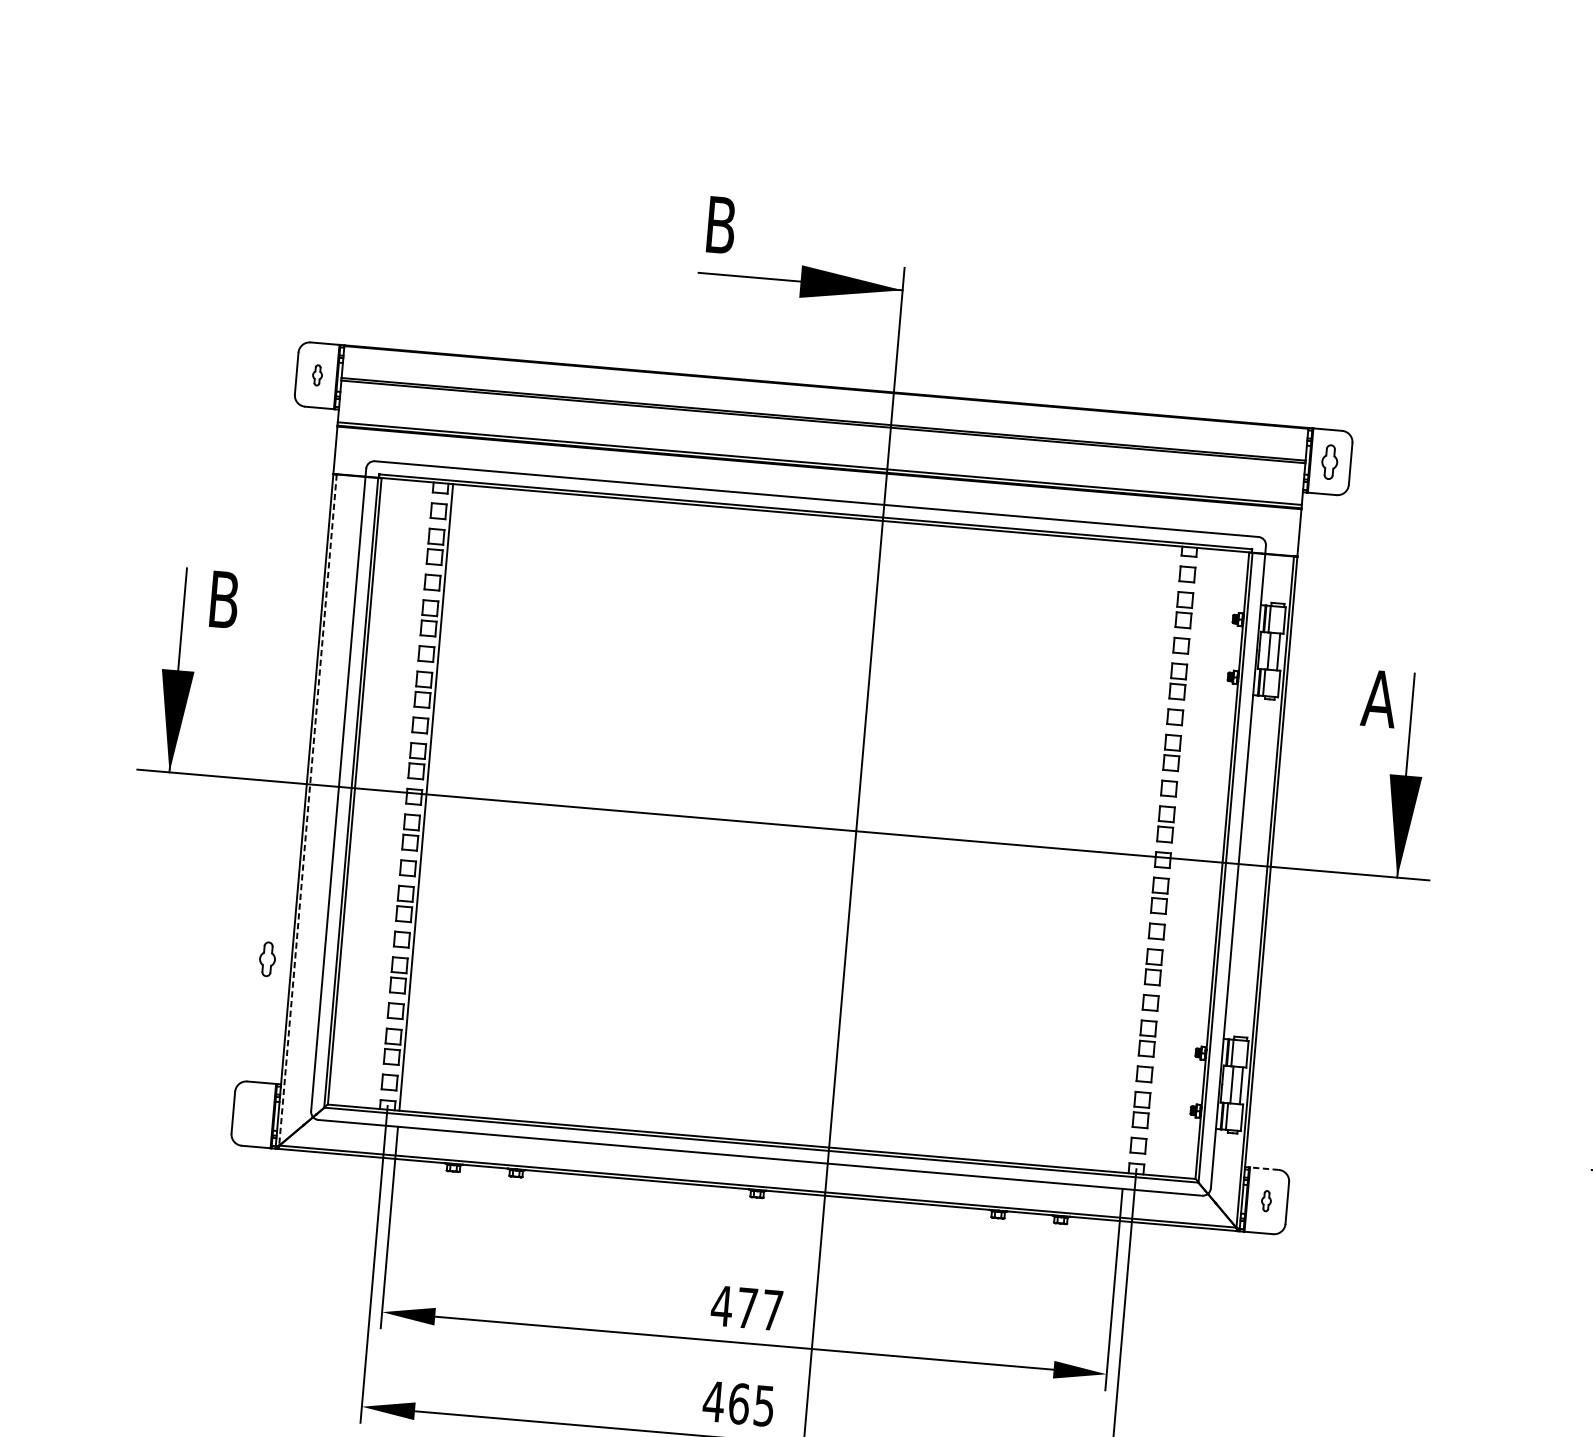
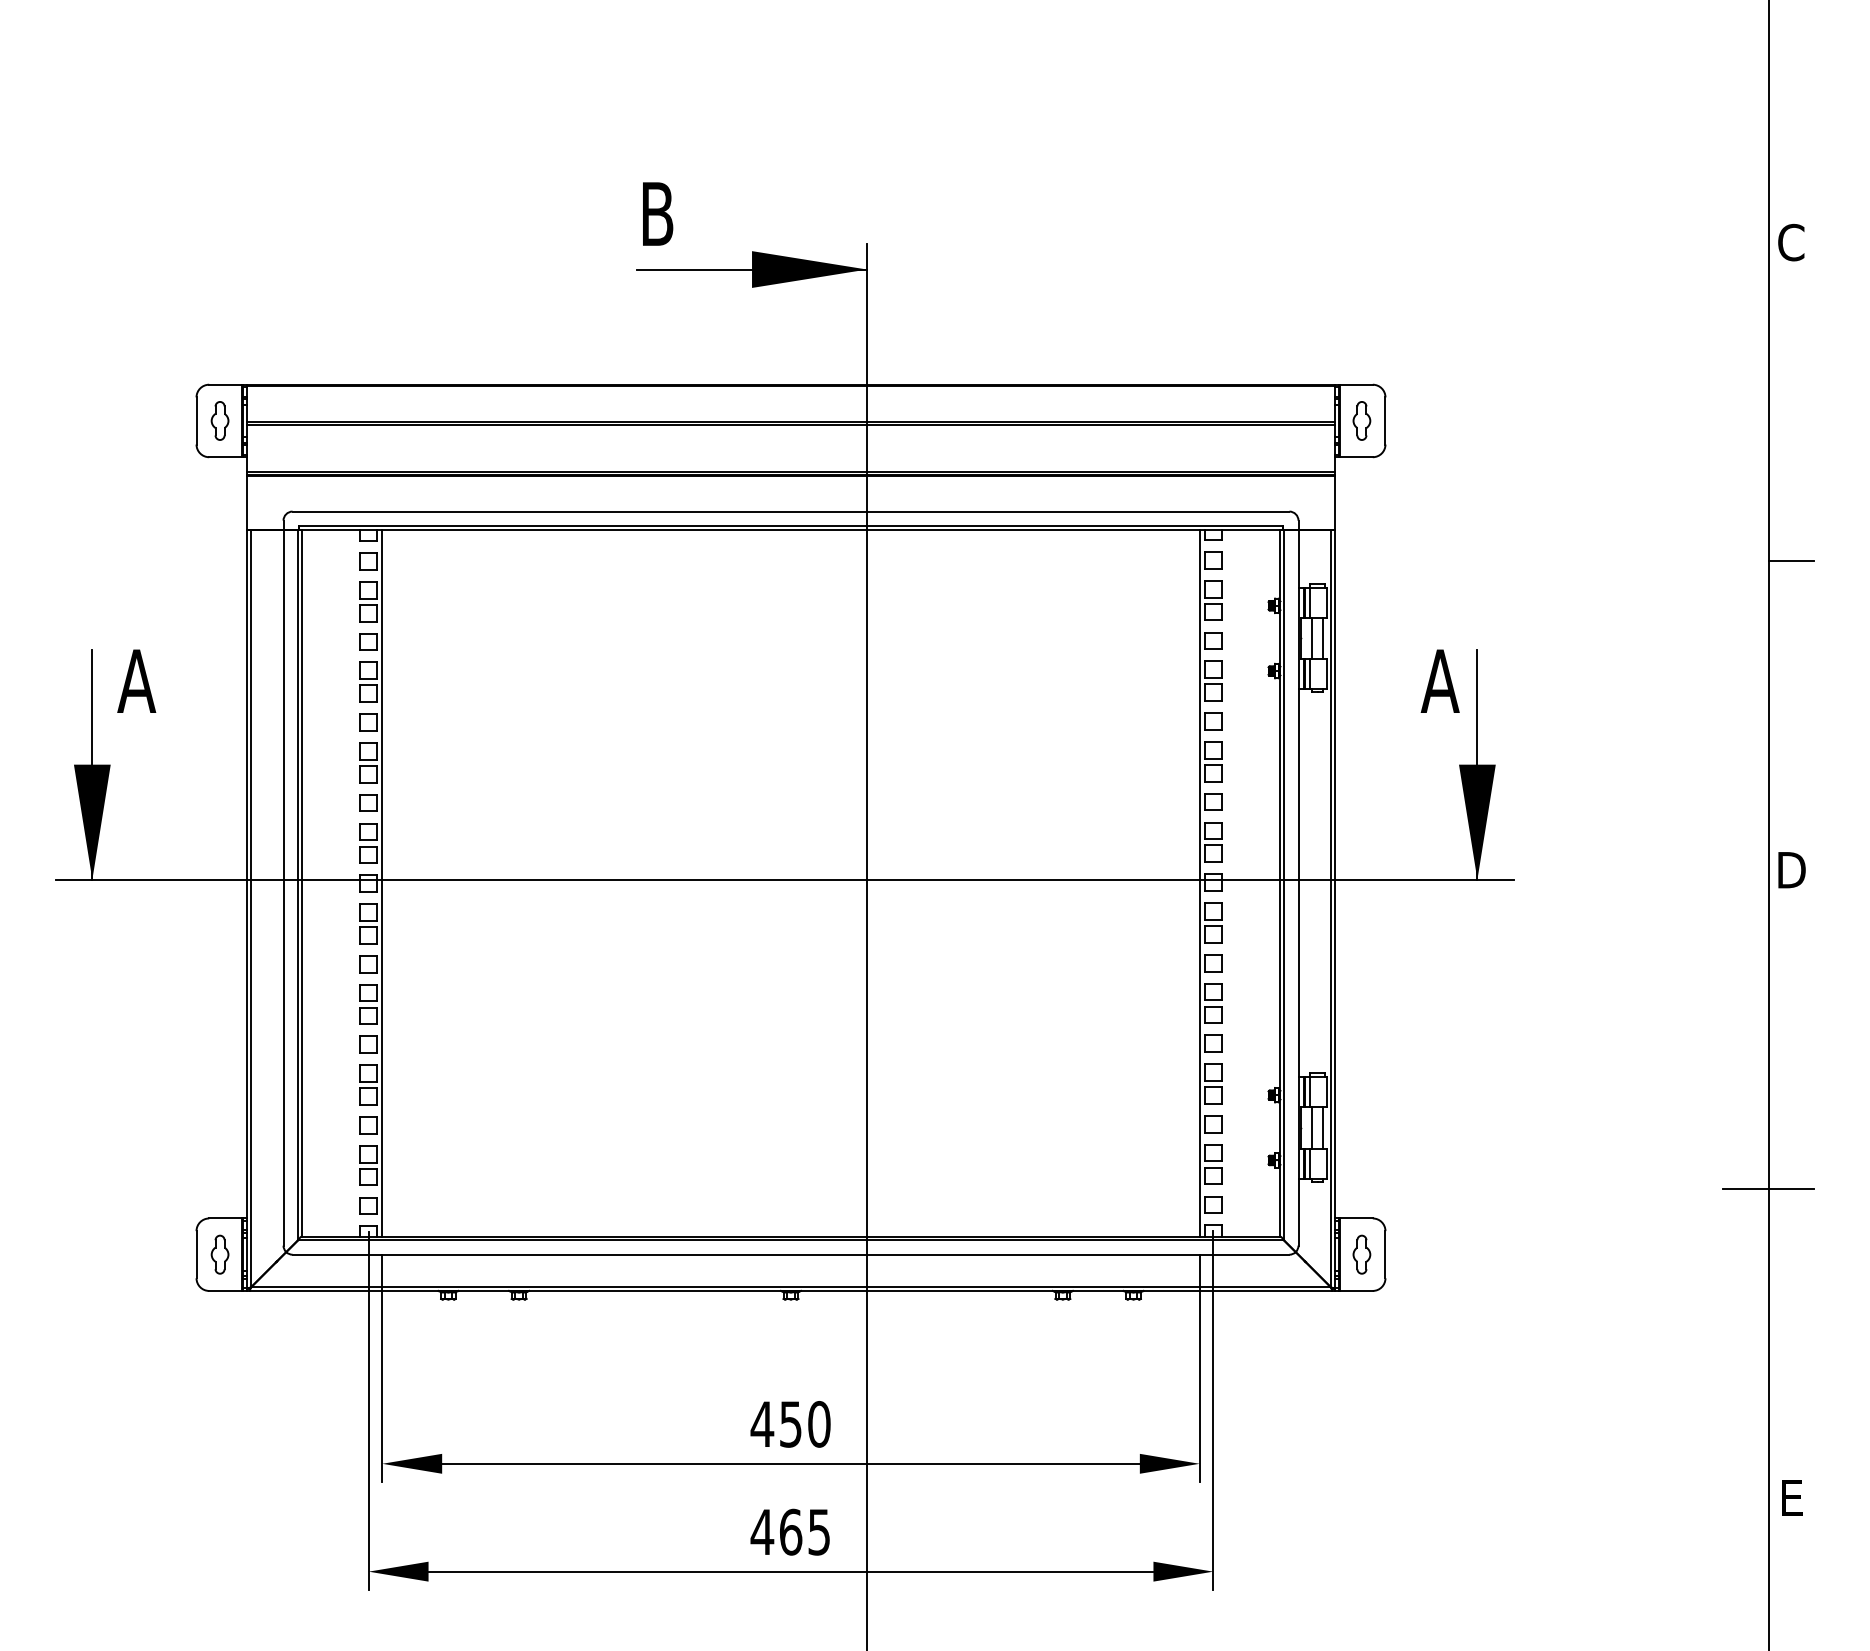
part: (317, 374) -> (219, 420), size x1.67
text: (223, 599) -> (136, 680), B -> A
line: (308, 809) -> (251, 908), dashed -> solid
line: (1150, 858) -> (1199, 882), added
part: (267, 959) -> (219, 1254), moved
line: (1264, 1168) -> (1356, 1218), dashed -> solid
part: (1266, 1201) -> (1361, 1254), size x1.67
text: (760, 1309) -> (805, 1424), 477 -> 450

